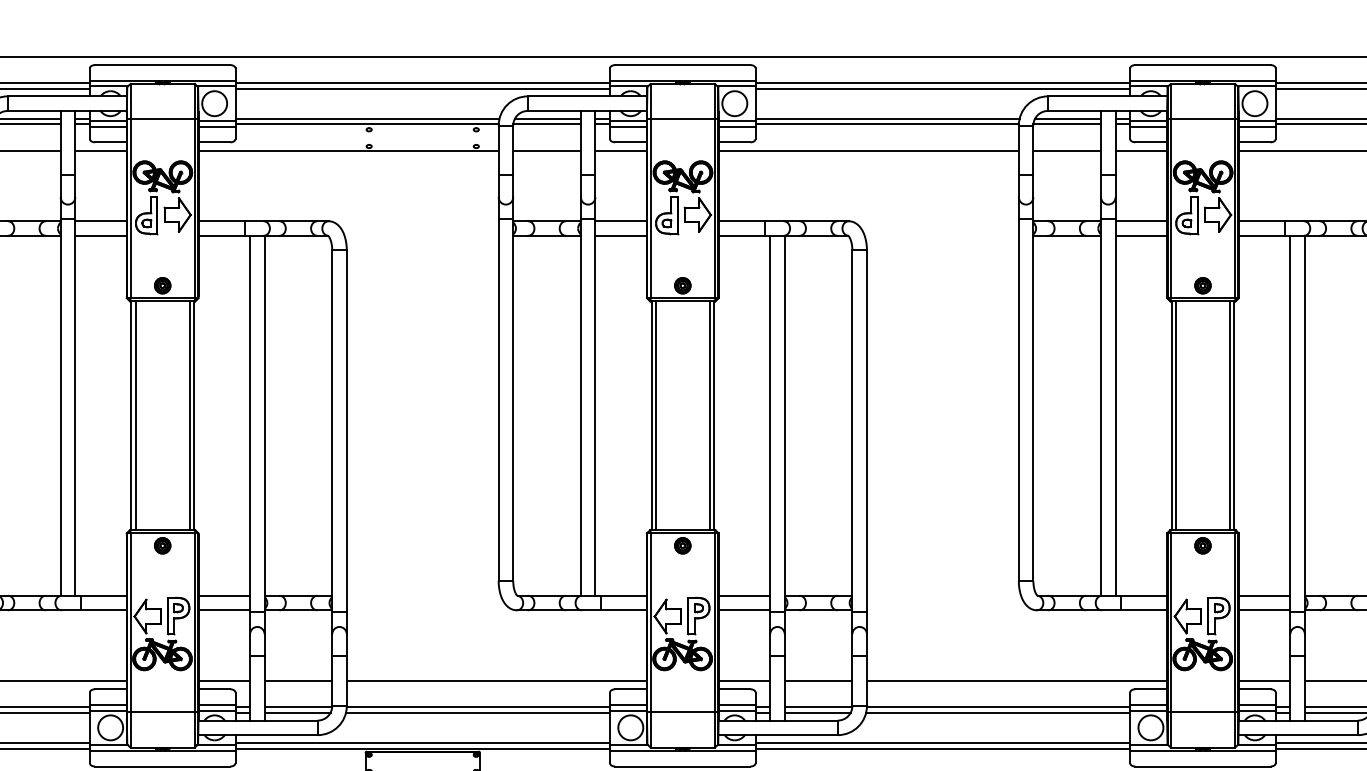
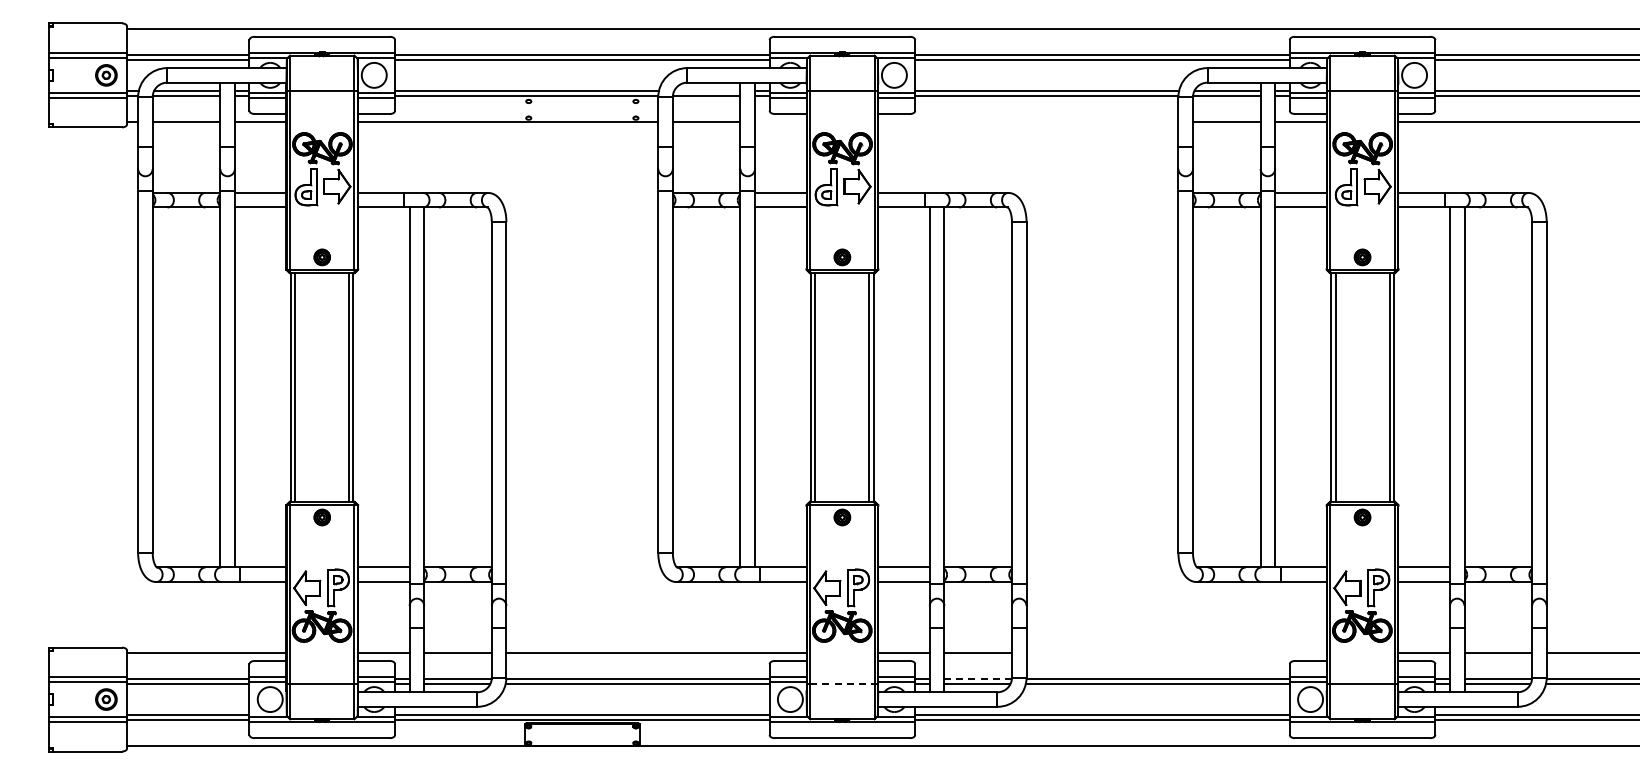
line: (547, 118) -> (707, 90), removed
line: (620, 150) -> (780, 122), removed
line: (868, 150) -> (1028, 122), removed
line: (1016, 680) -> (1176, 652), removed
line: (818, 706) -> (978, 678), solid -> dashed
line: (682, 711) -> (842, 683), solid -> dashed

